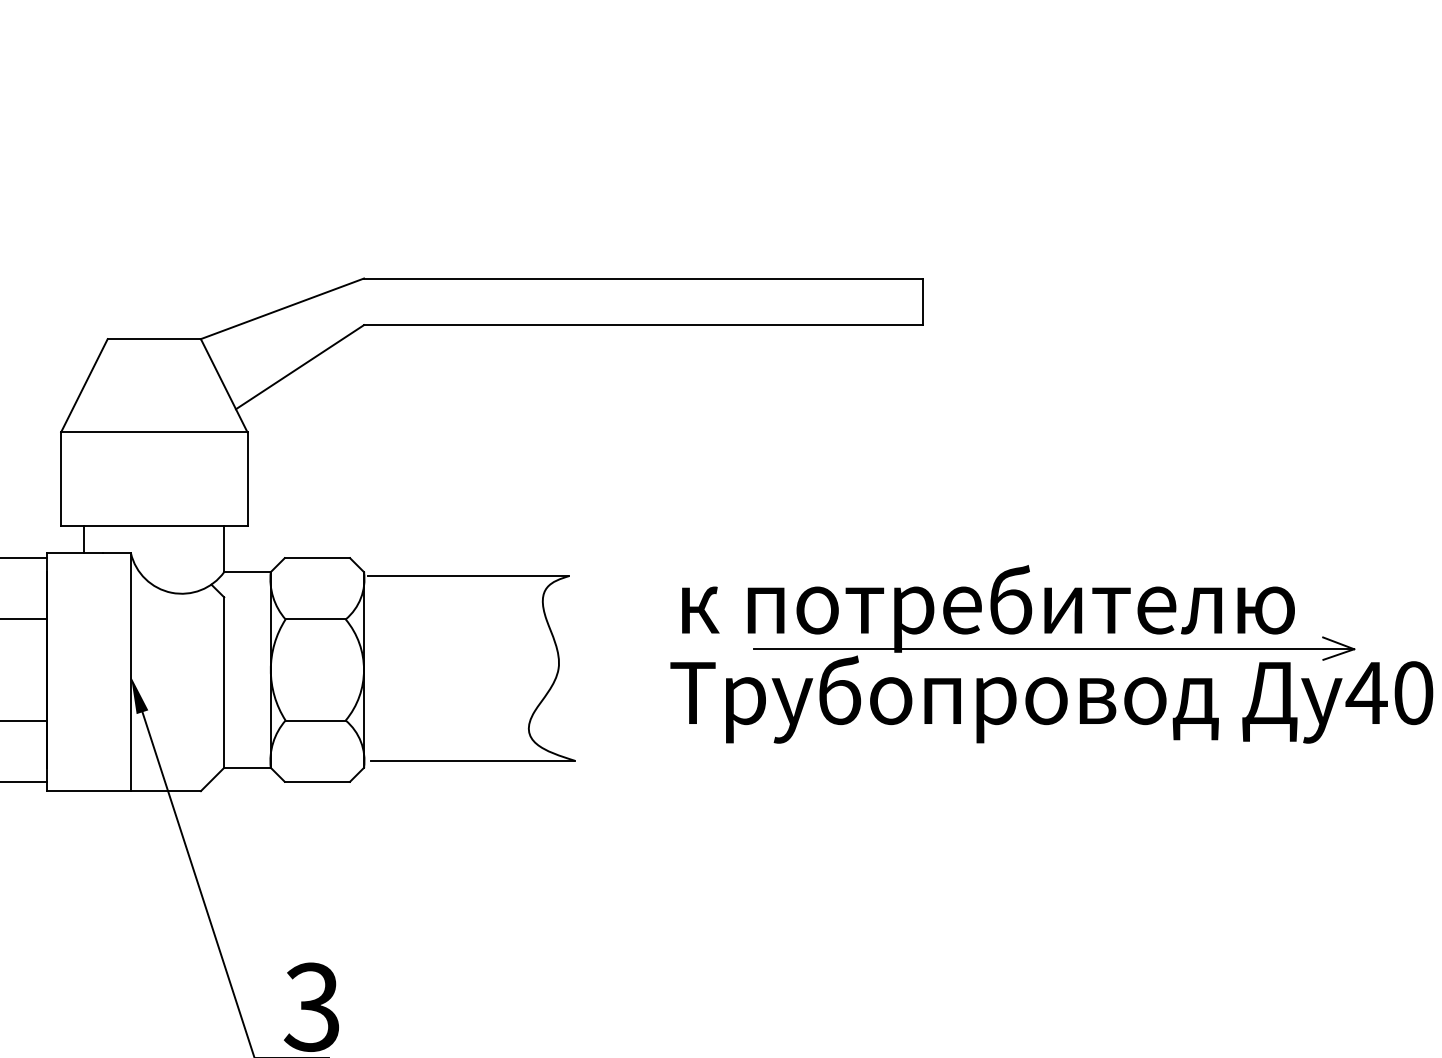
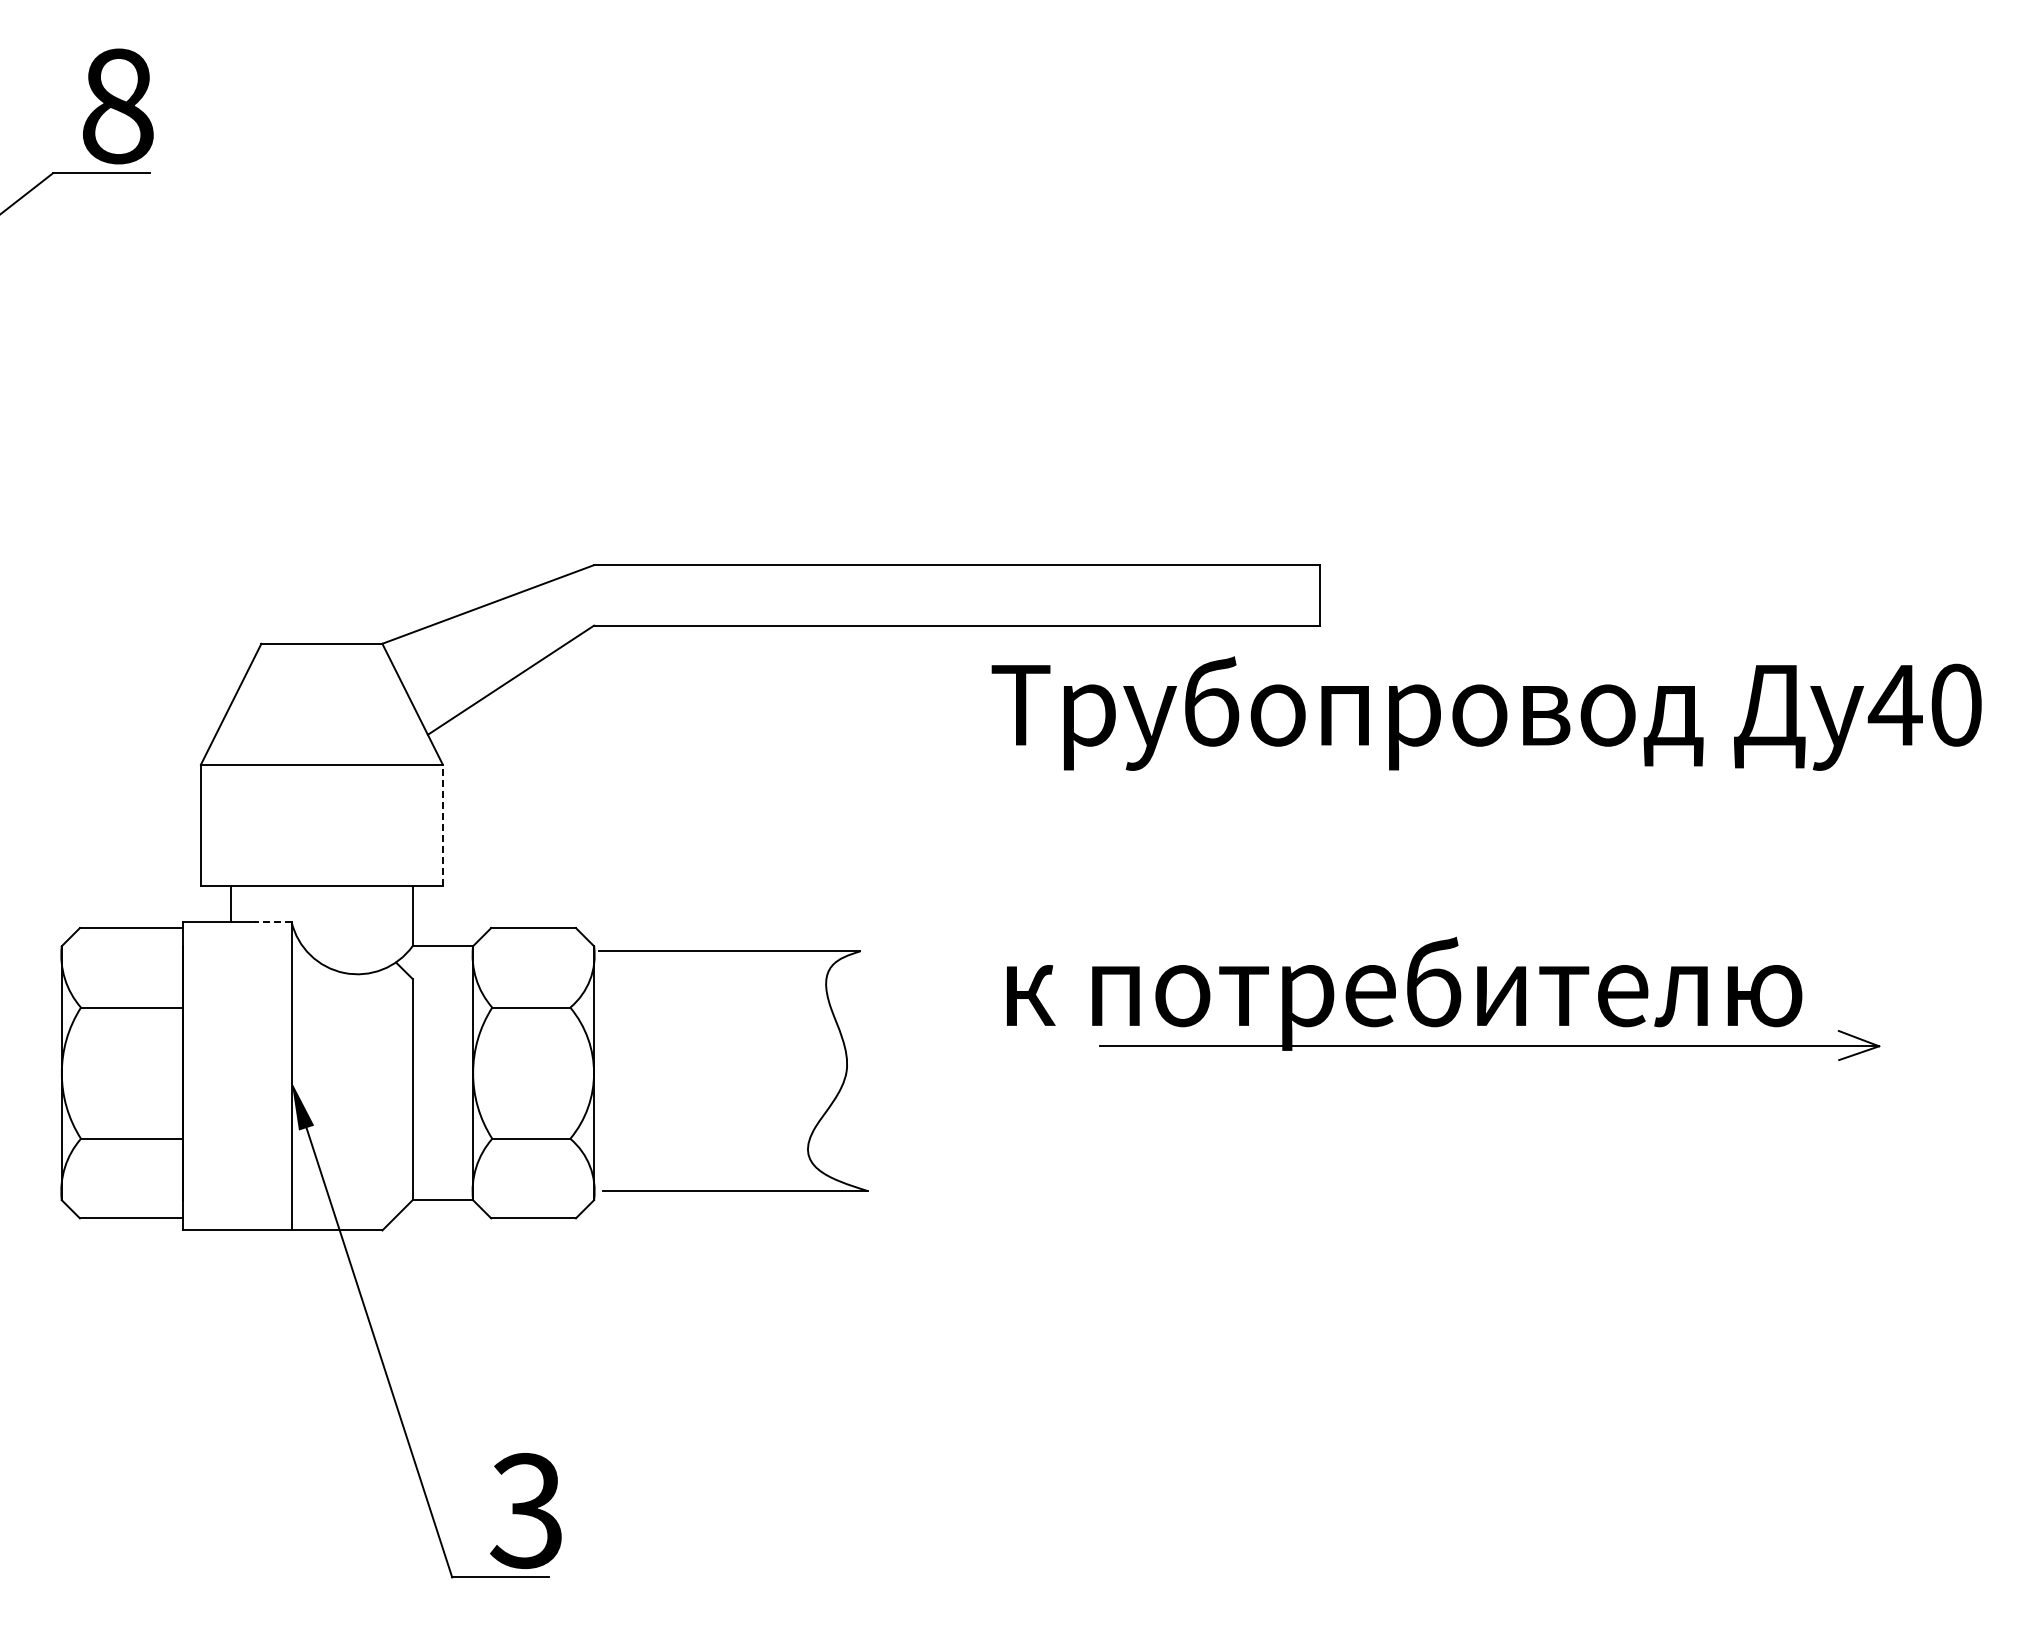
line: (247, 478) -> (442, 824), solid -> dashed
line: (117, 553) -> (273, 922), solid -> dashed
text: (1051, 699) -> (1486, 713), moved

